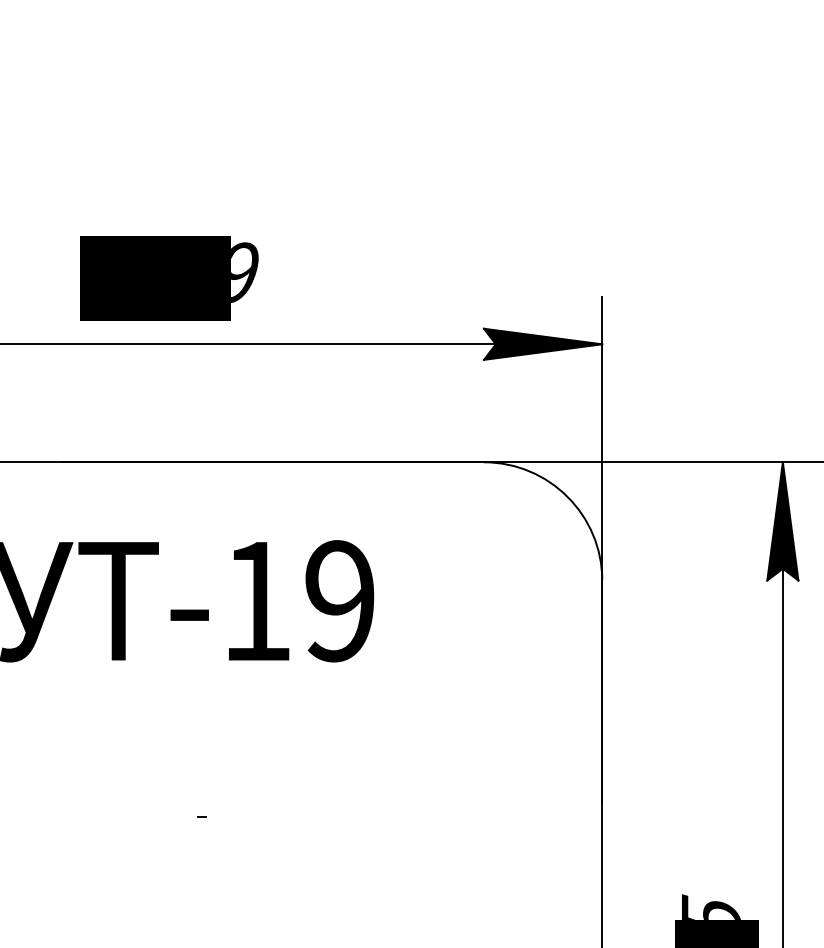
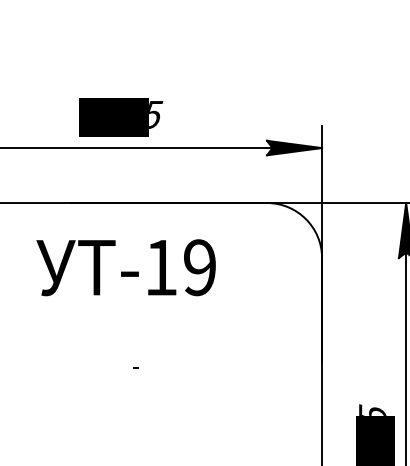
text: (246, 272) -> (156, 114), 5629 -> 3755

